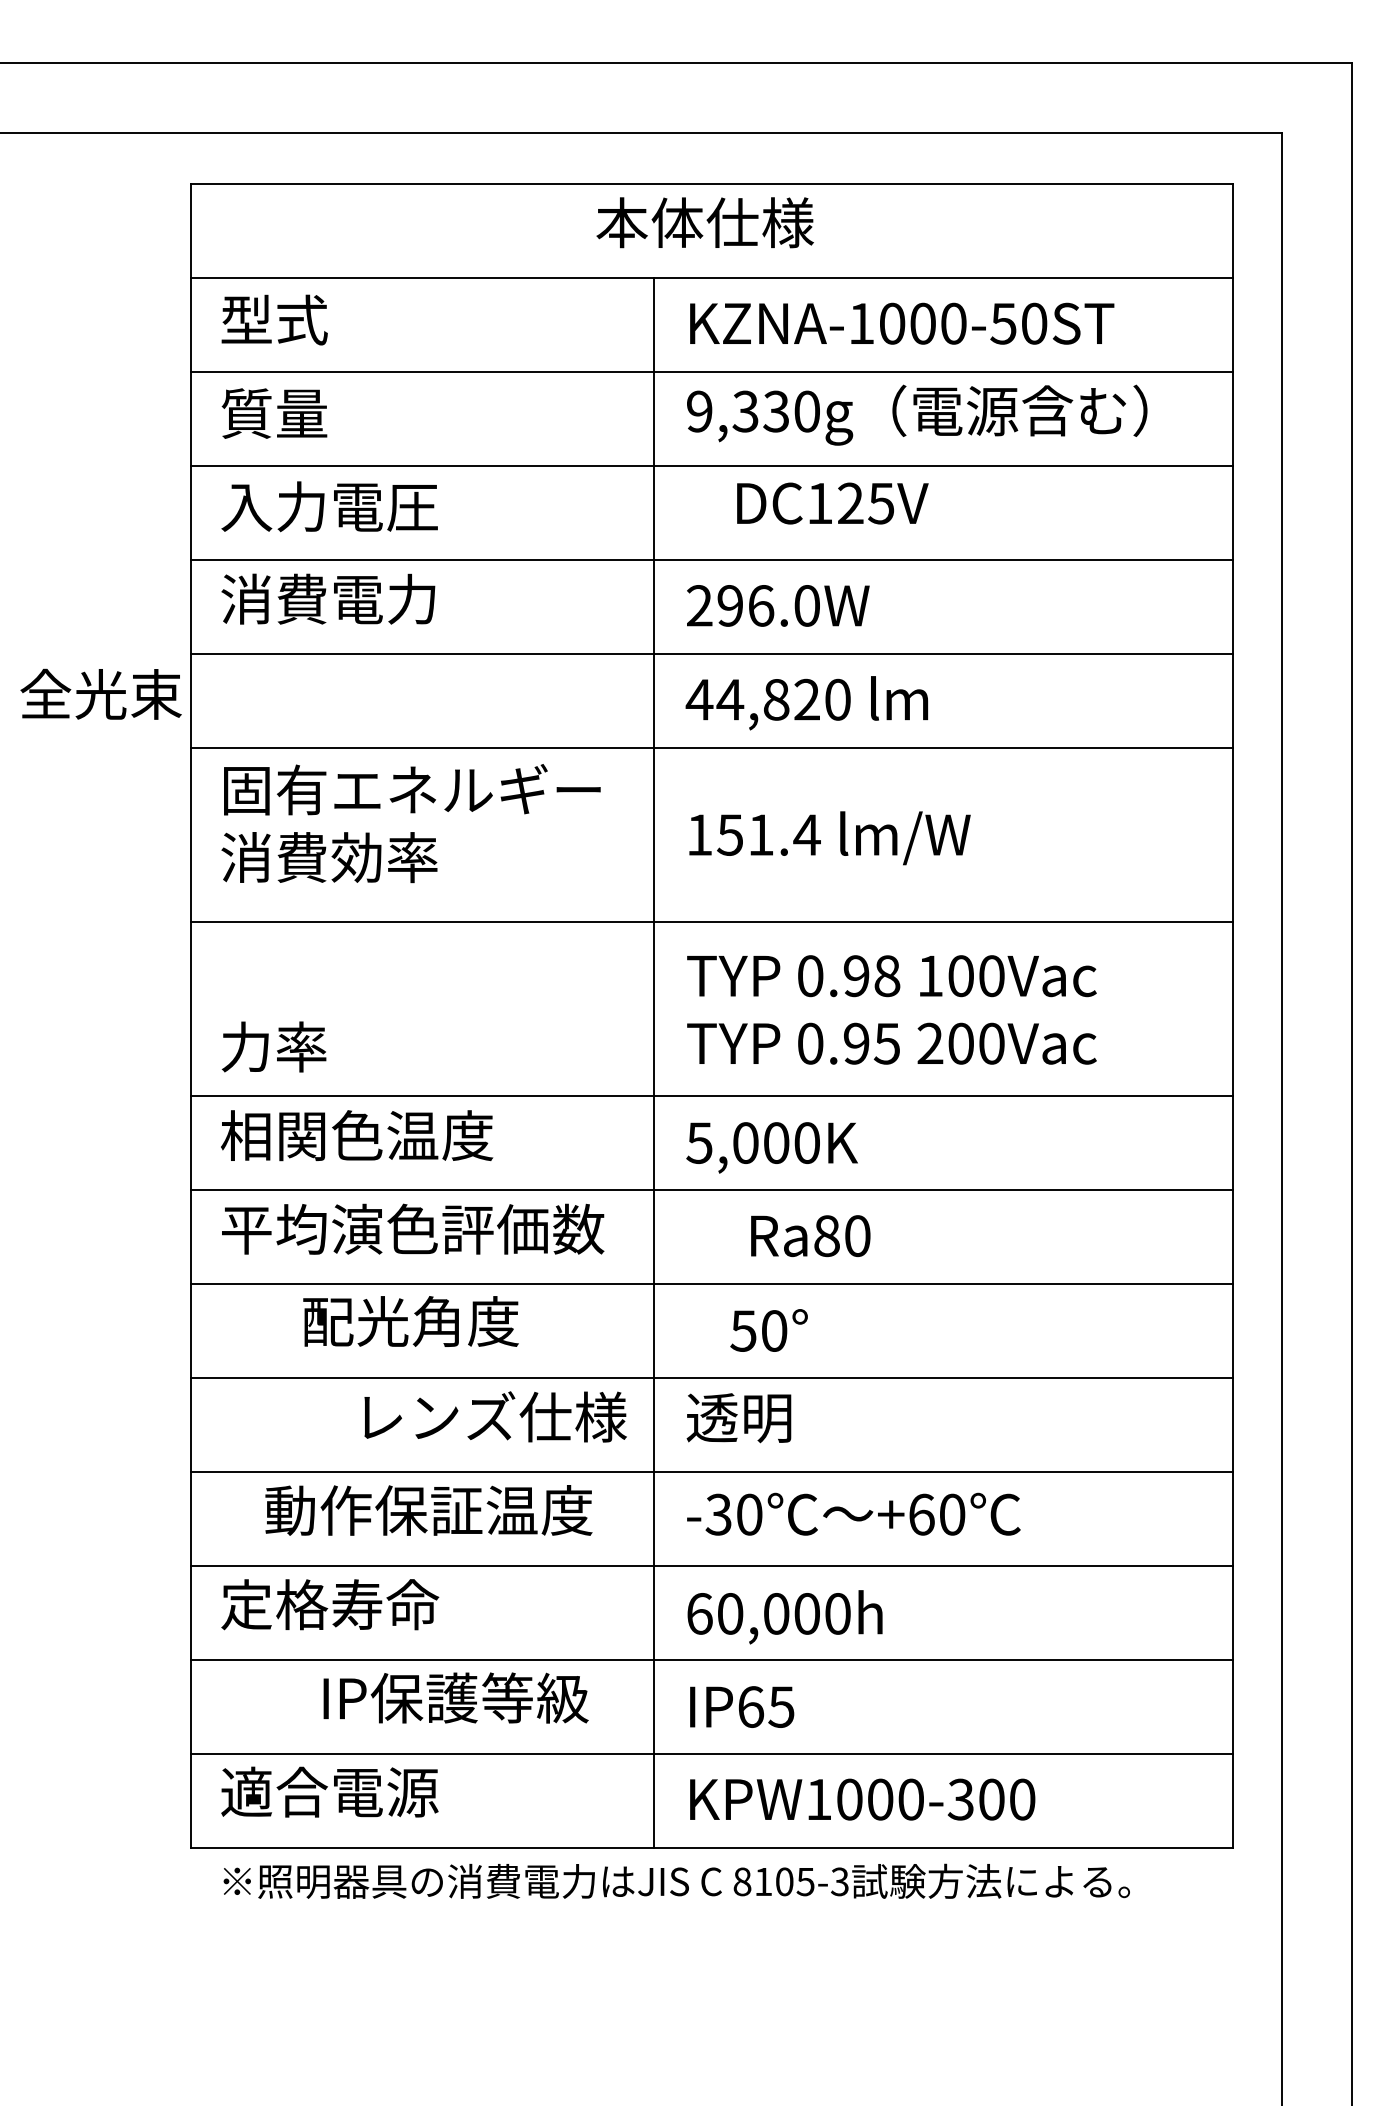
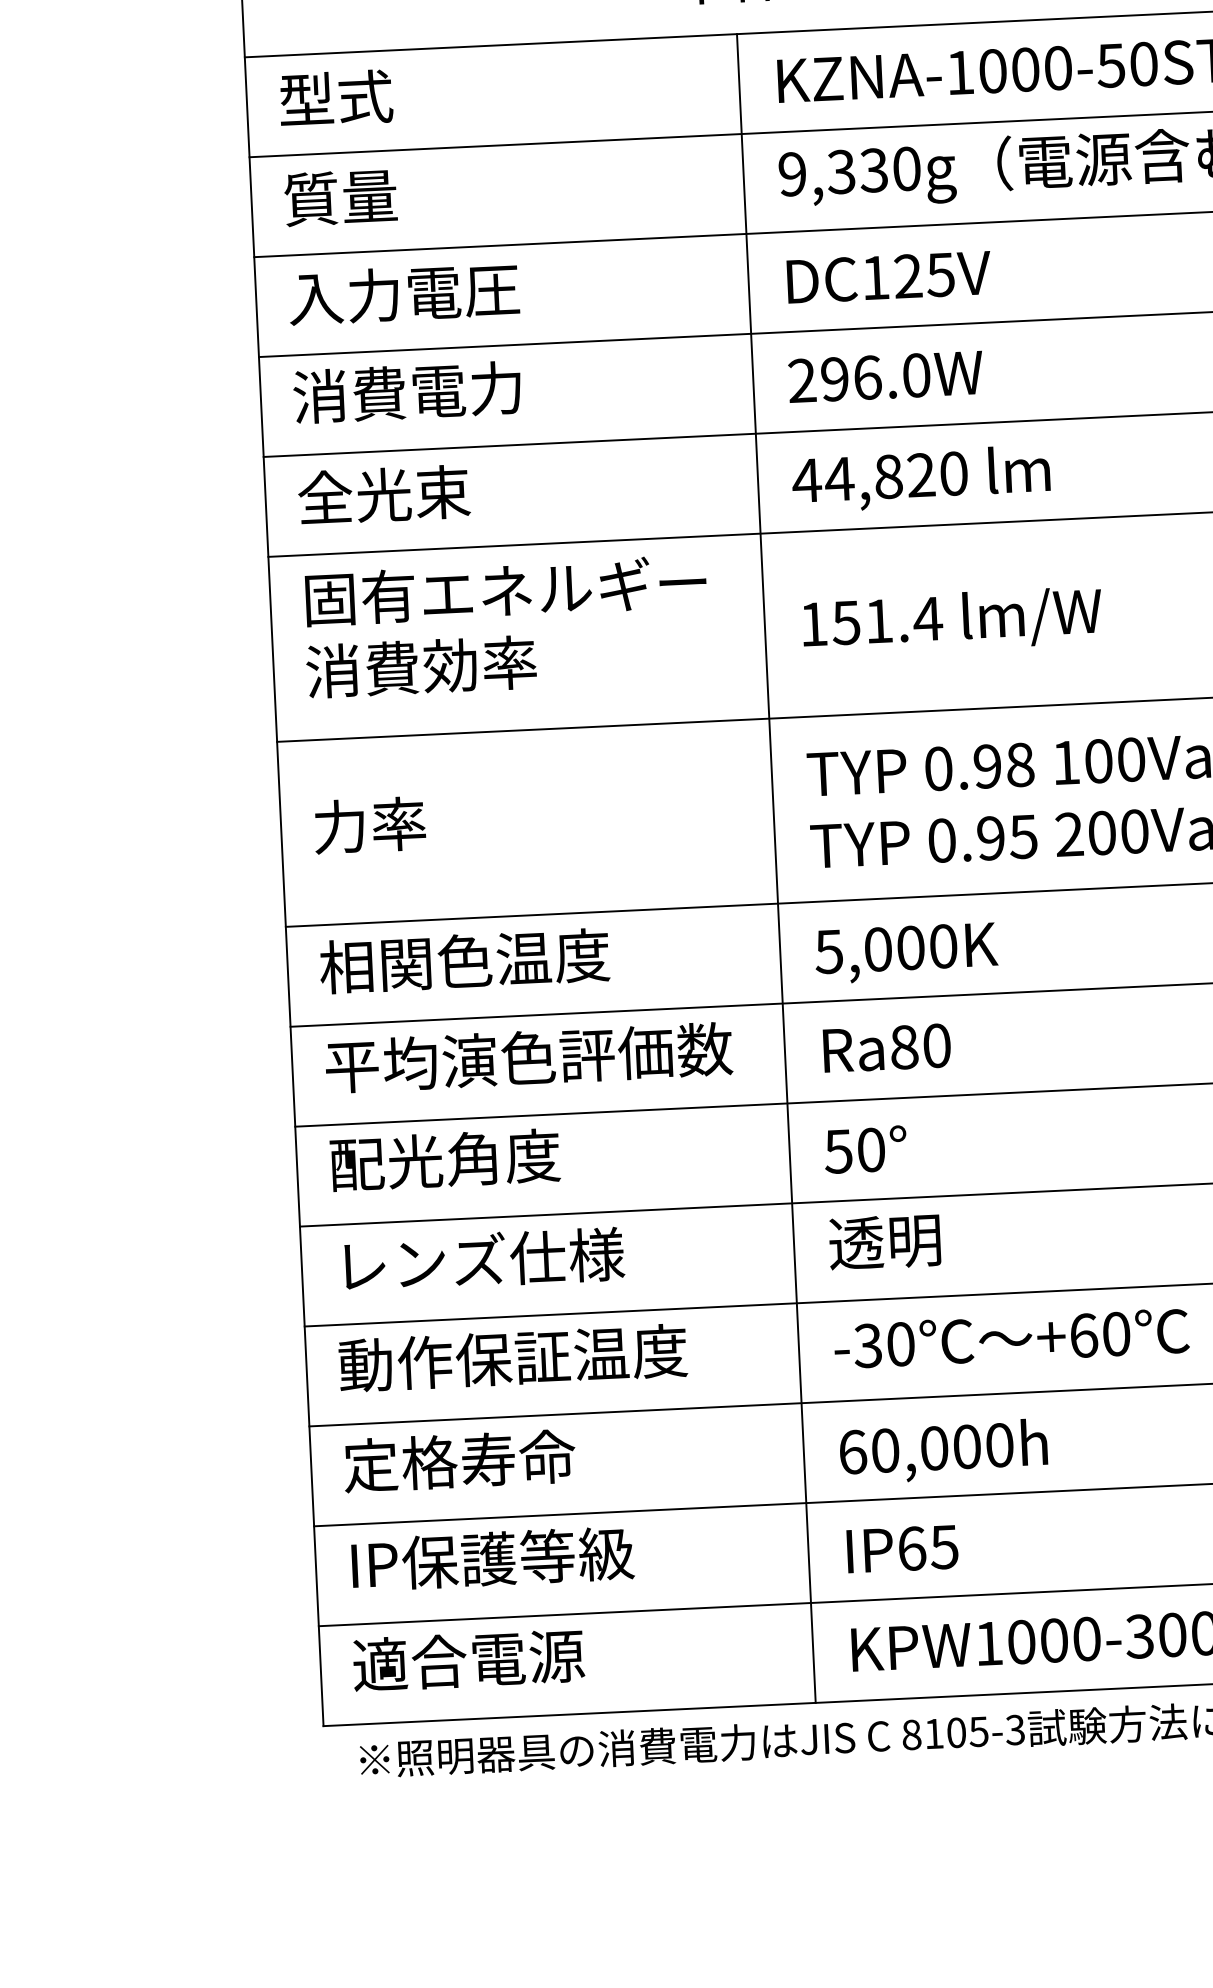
text: (832, 503) -> (888, 277), moved
text: (100, 693) -> (383, 493), moved
text: (273, 1046) -> (369, 824), moved
text: (810, 1236) -> (886, 1048), moved
text: (410, 1321) -> (444, 1160), moved
text: (768, 1330) -> (865, 1149), moved
text: (495, 1416) -> (484, 1259), moved
text: (428, 1510) -> (512, 1358), moved
text: (455, 1697) -> (492, 1558), moved

